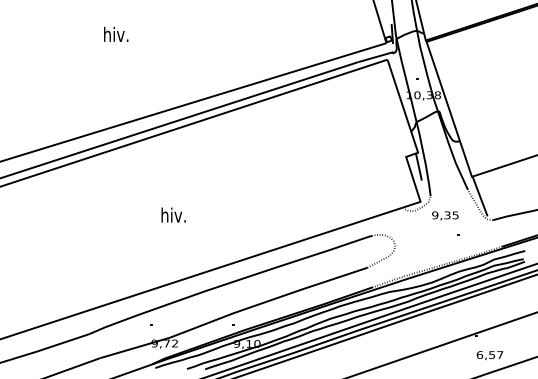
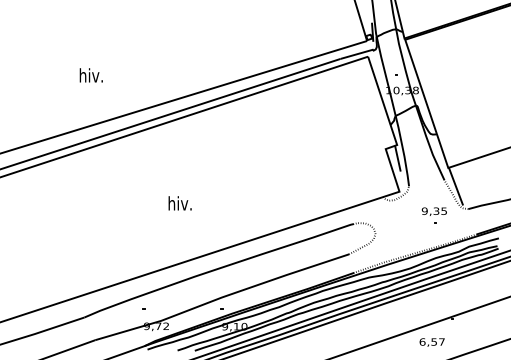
text: (116, 33) -> (91, 74), moved
text: (173, 214) -> (179, 202), moved
text: (445, 215) -> (434, 211), moved
text: (489, 355) -> (431, 342), moved

